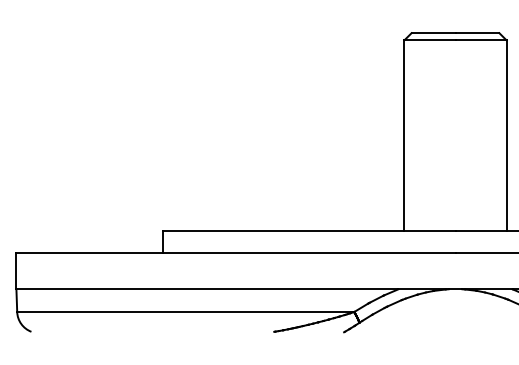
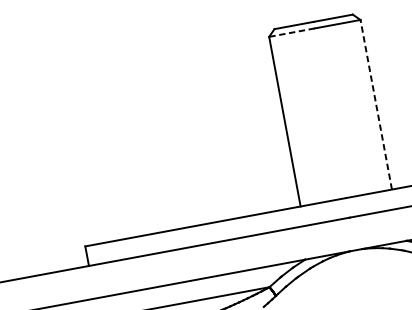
line: (429, 40) -> (291, 32), solid -> dashed
line: (506, 135) -> (376, 104), solid -> dashed

